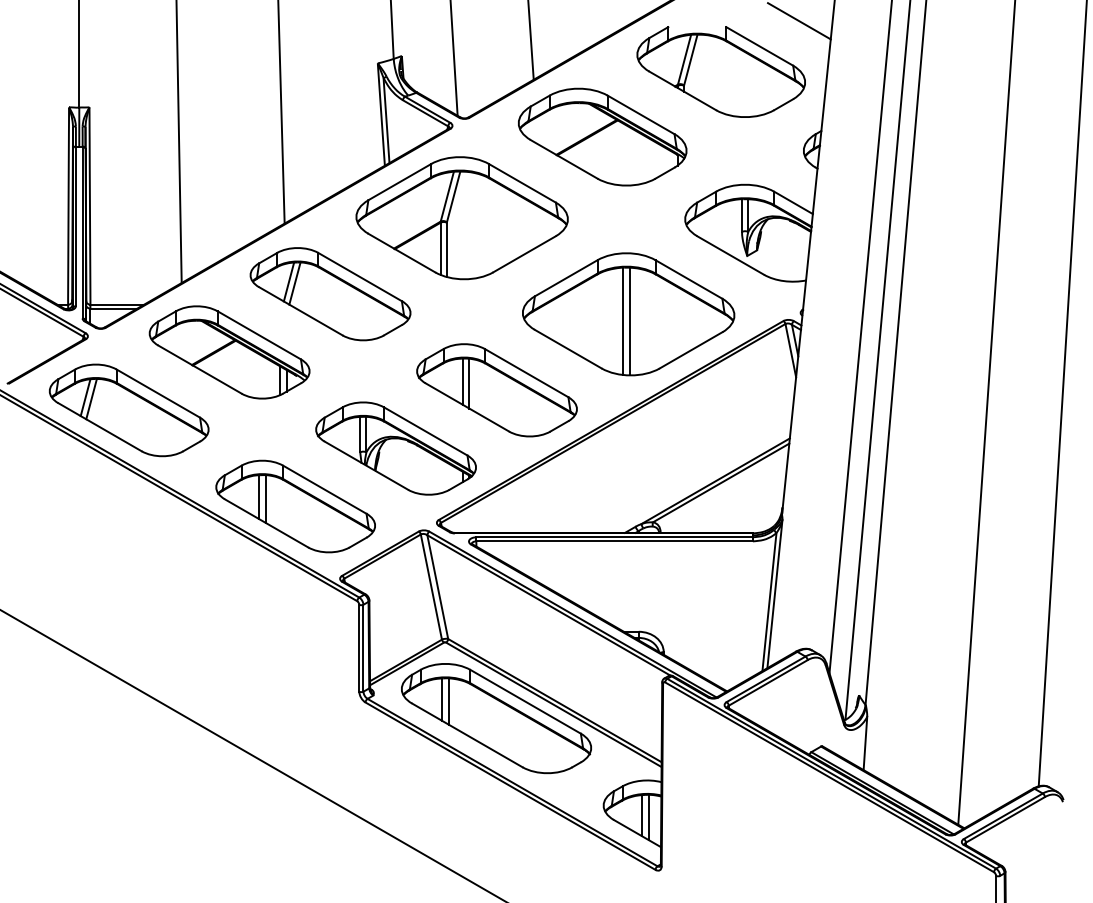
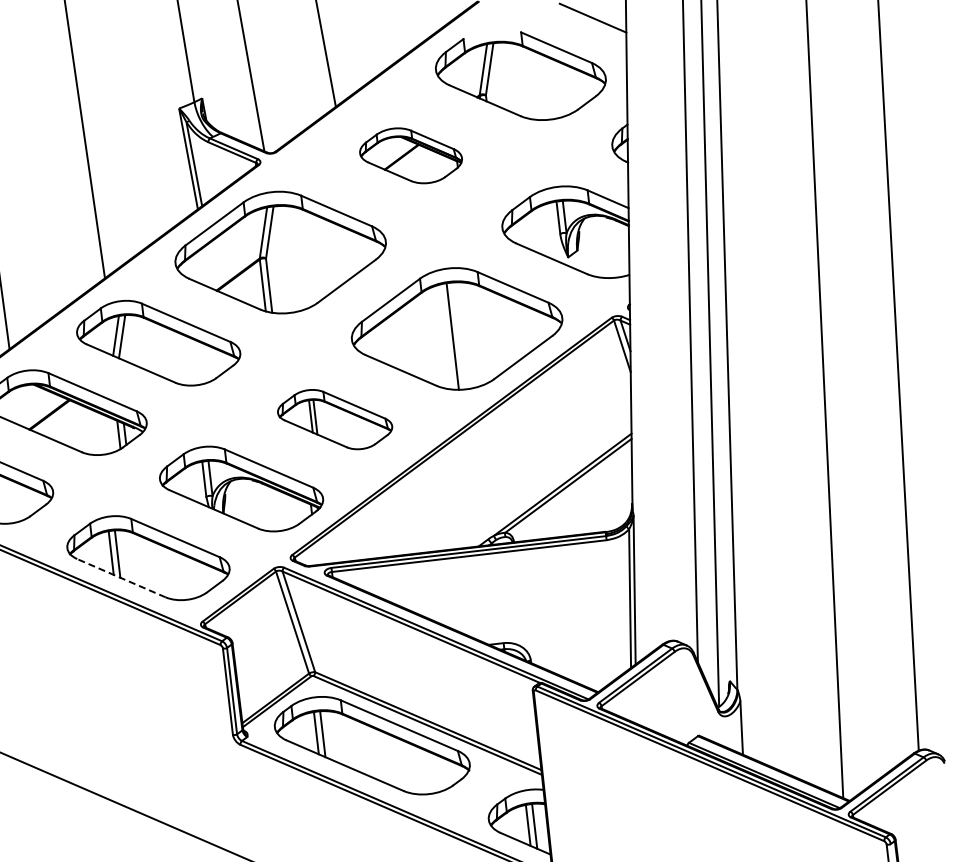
part: (602, 136) -> (410, 155), size x0.6
line: (629, 321) -> (458, 335), removed
part: (496, 390) -> (334, 419), size x0.7
line: (266, 523) -> (121, 578), solid -> dashed

